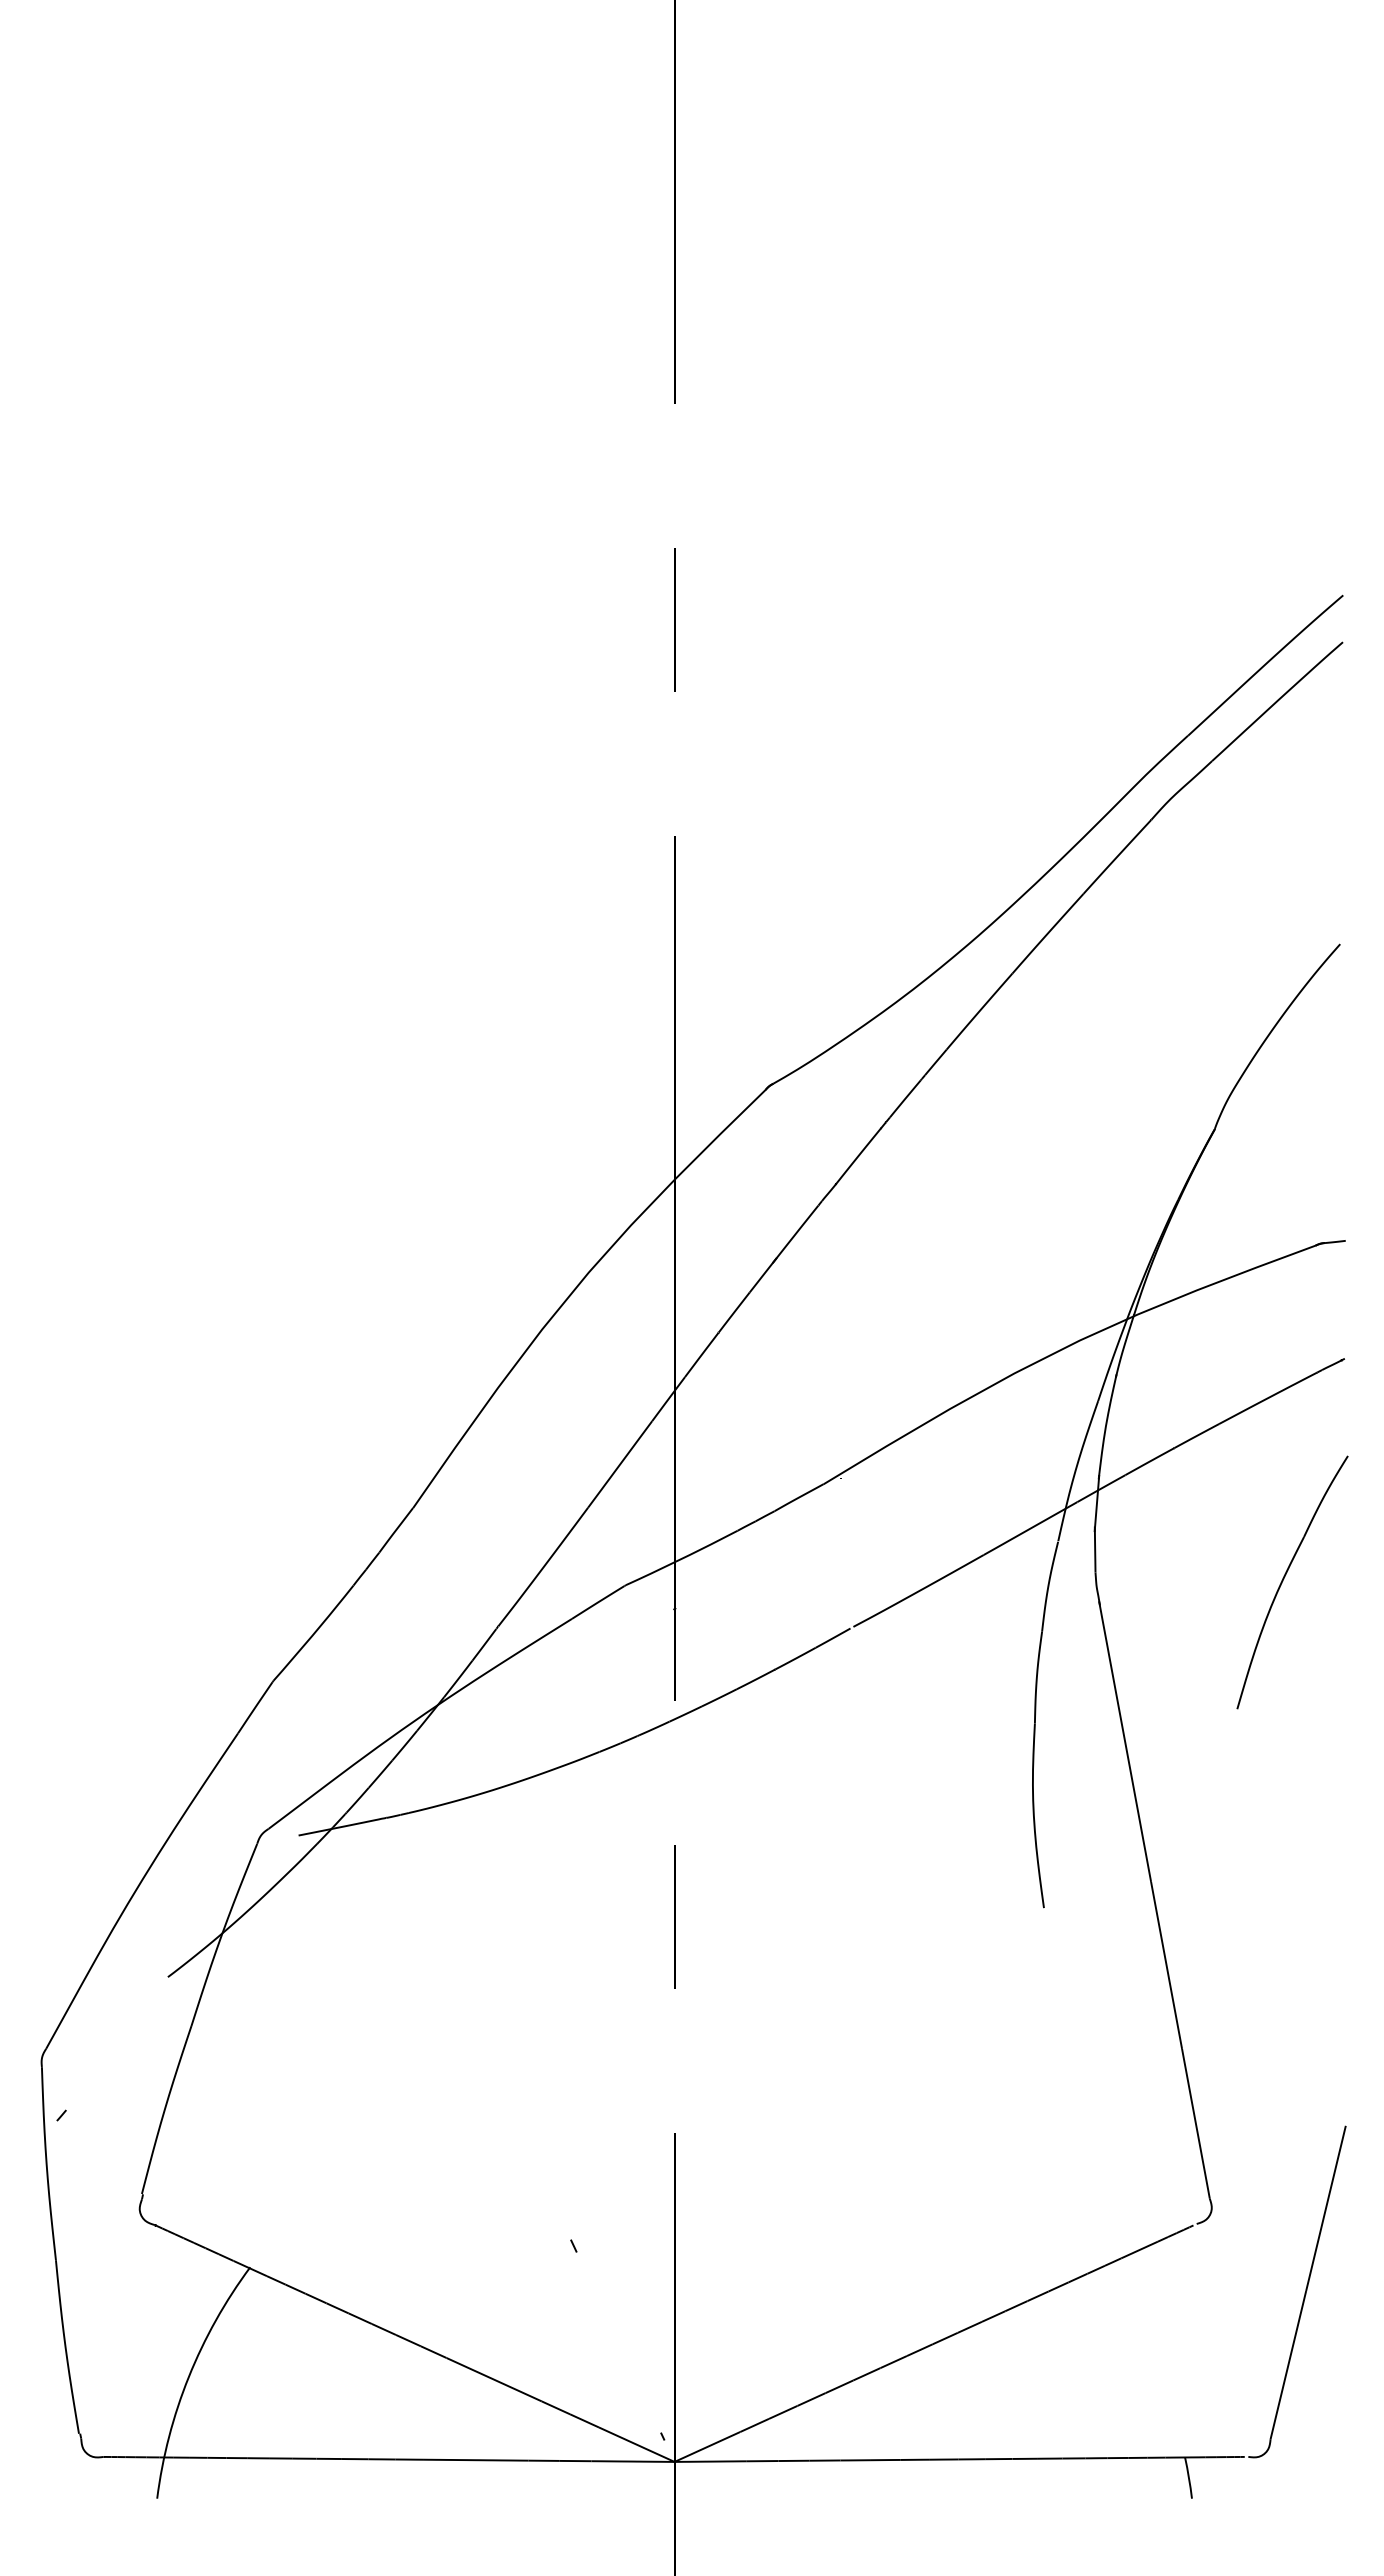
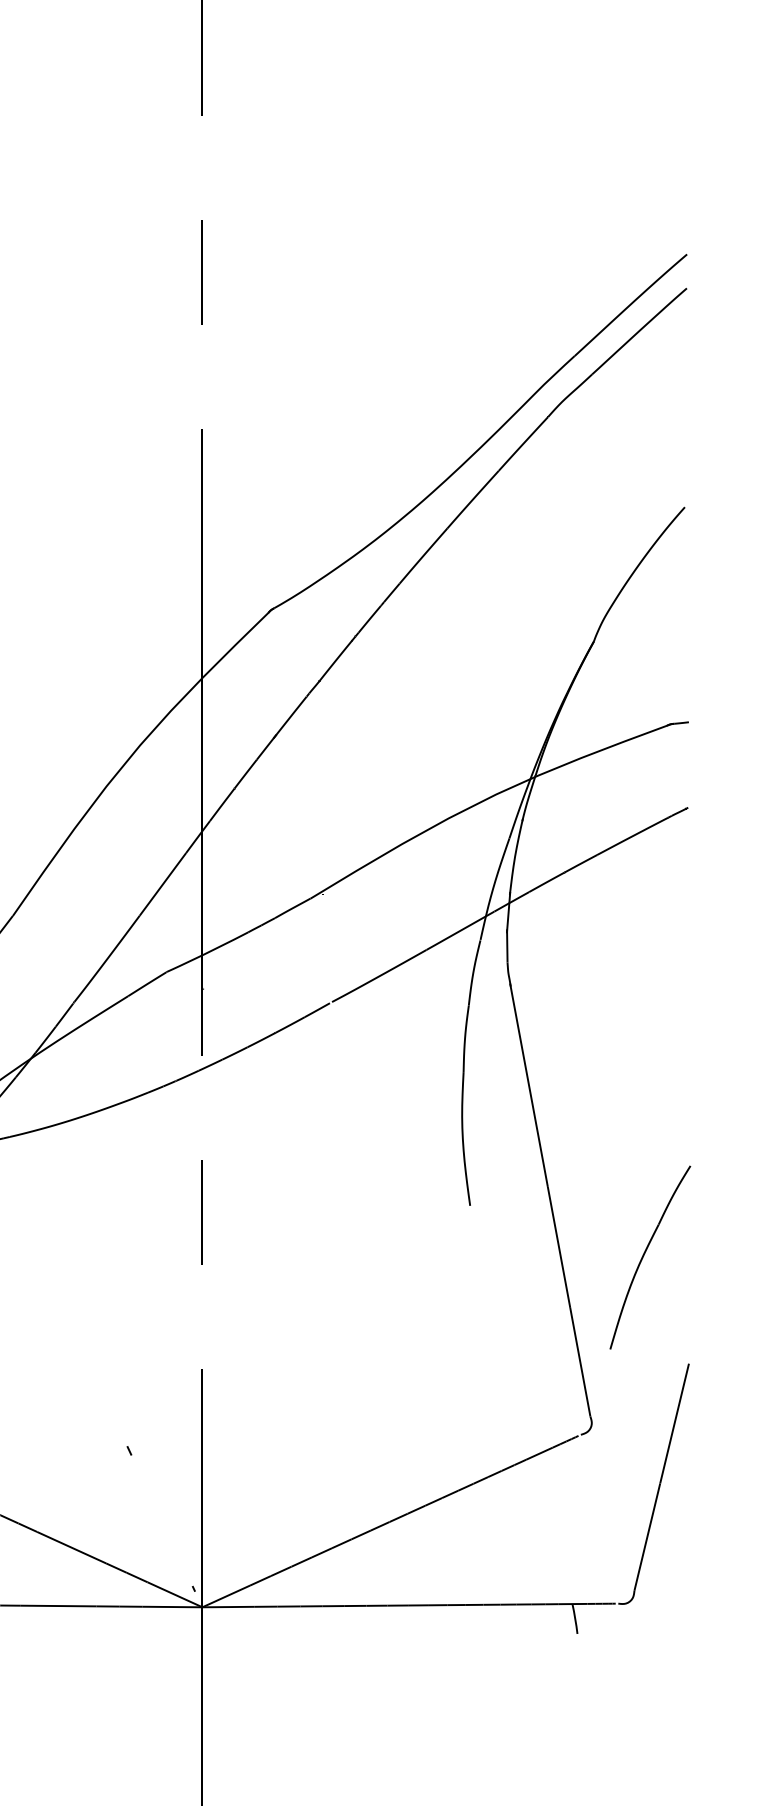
part: (1284, 1579) -> (644, 1255), moved

